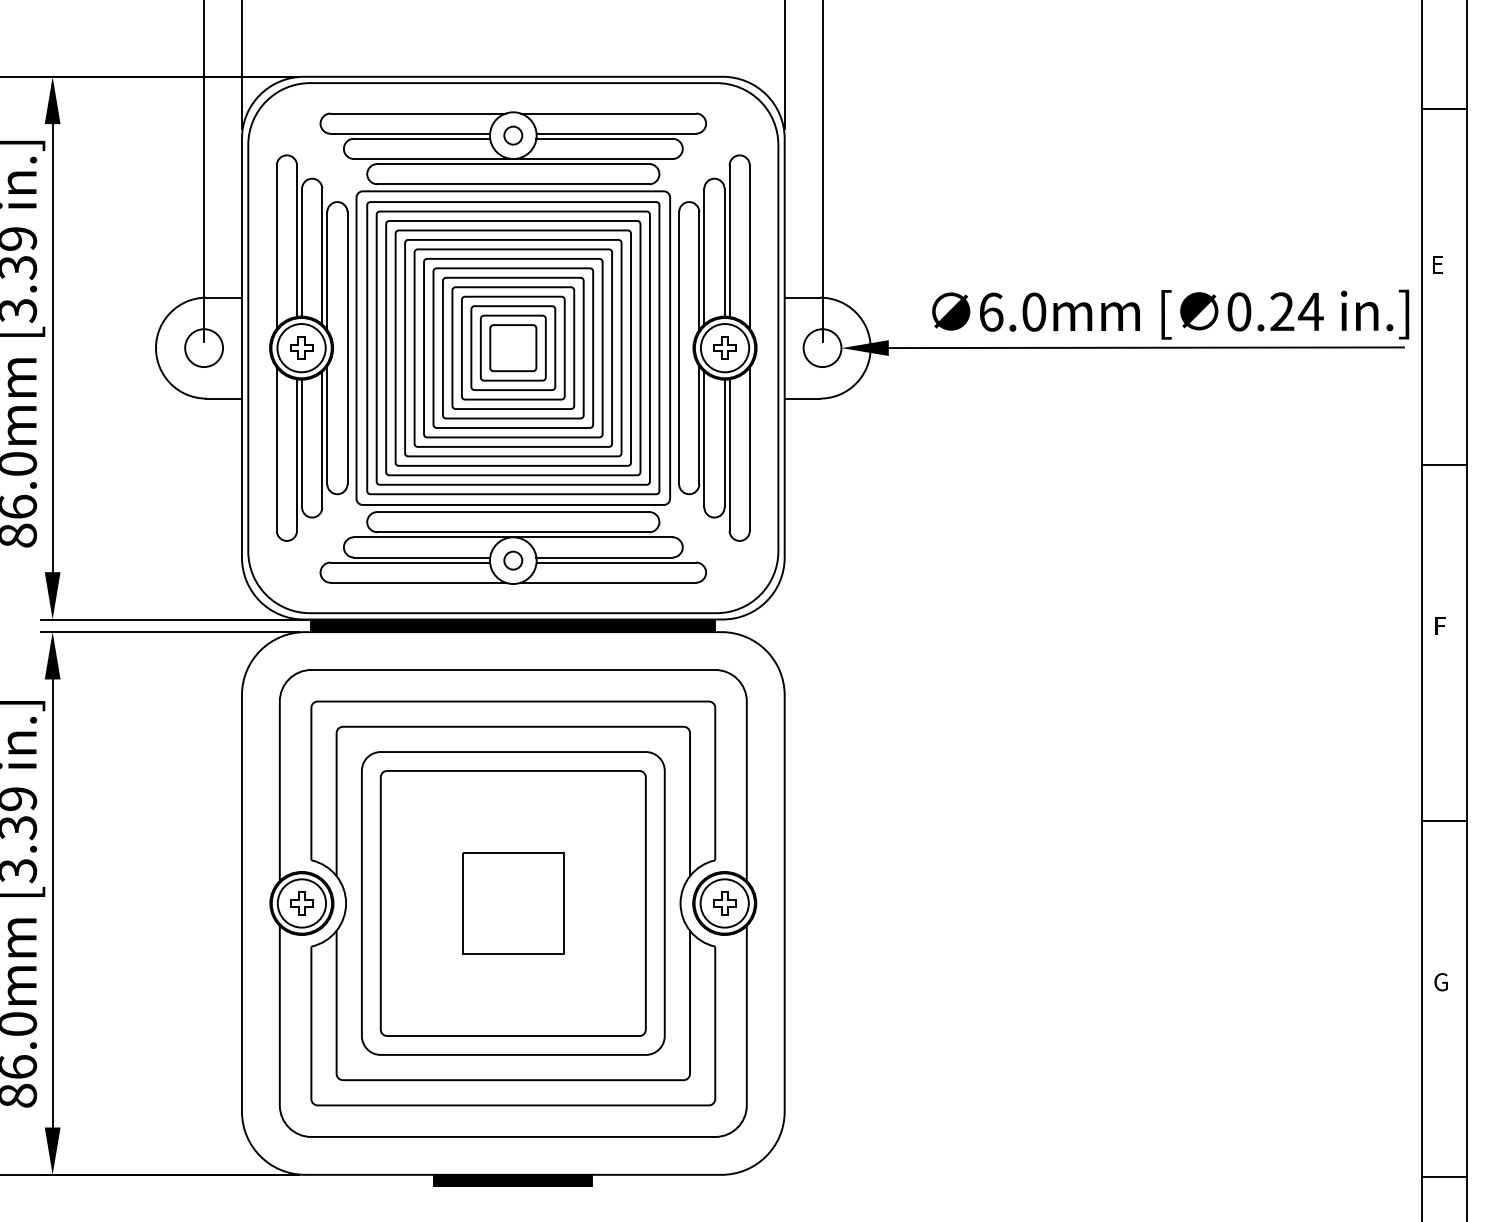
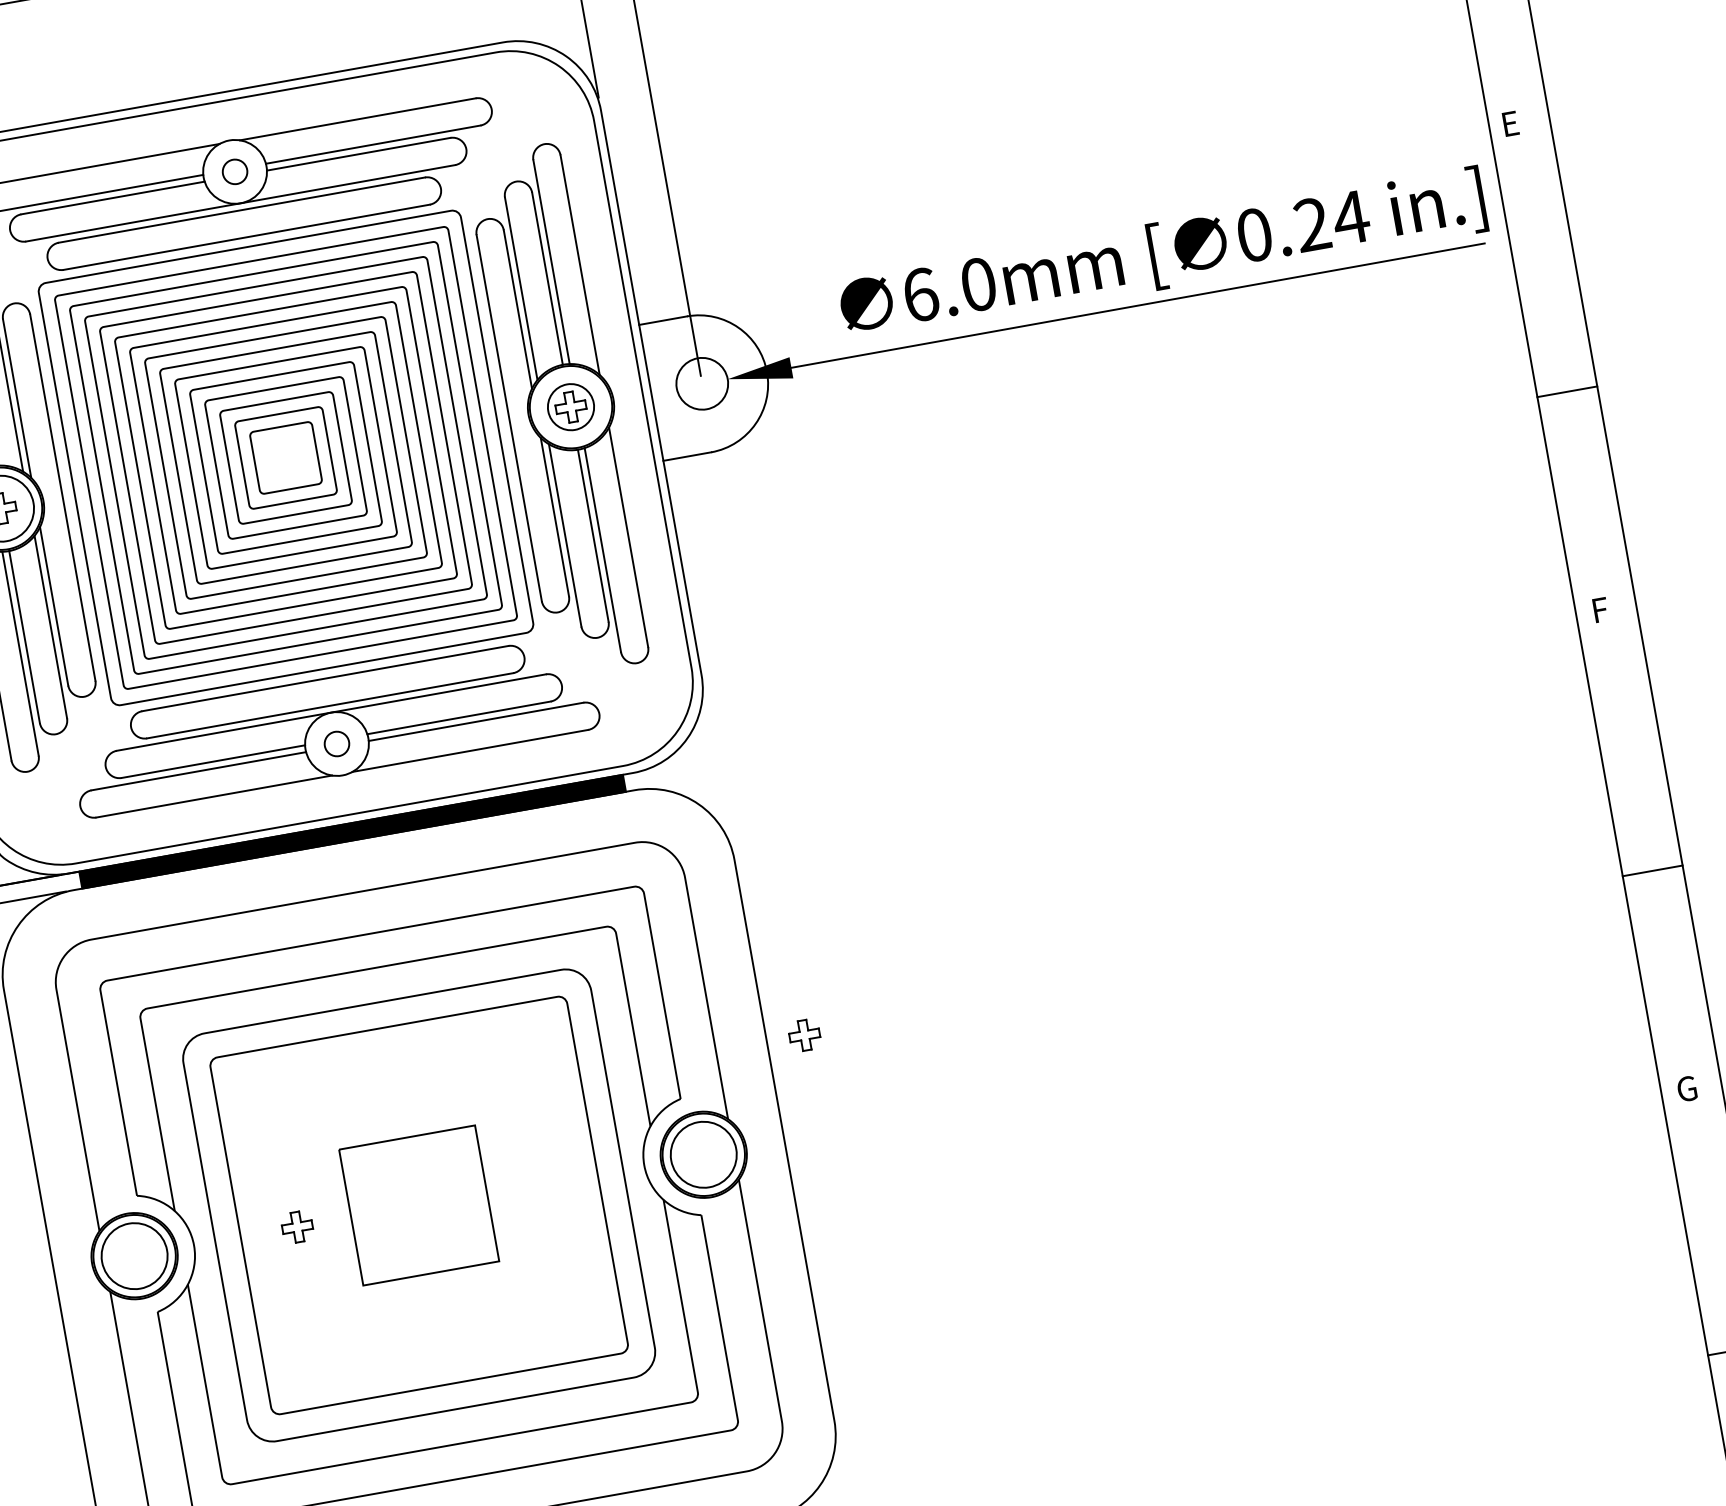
circle: (724, 348) -> (570, 407), size x0.7
part: (301, 903) -> (296, 1227), moved
part: (724, 903) -> (804, 1035), moved

